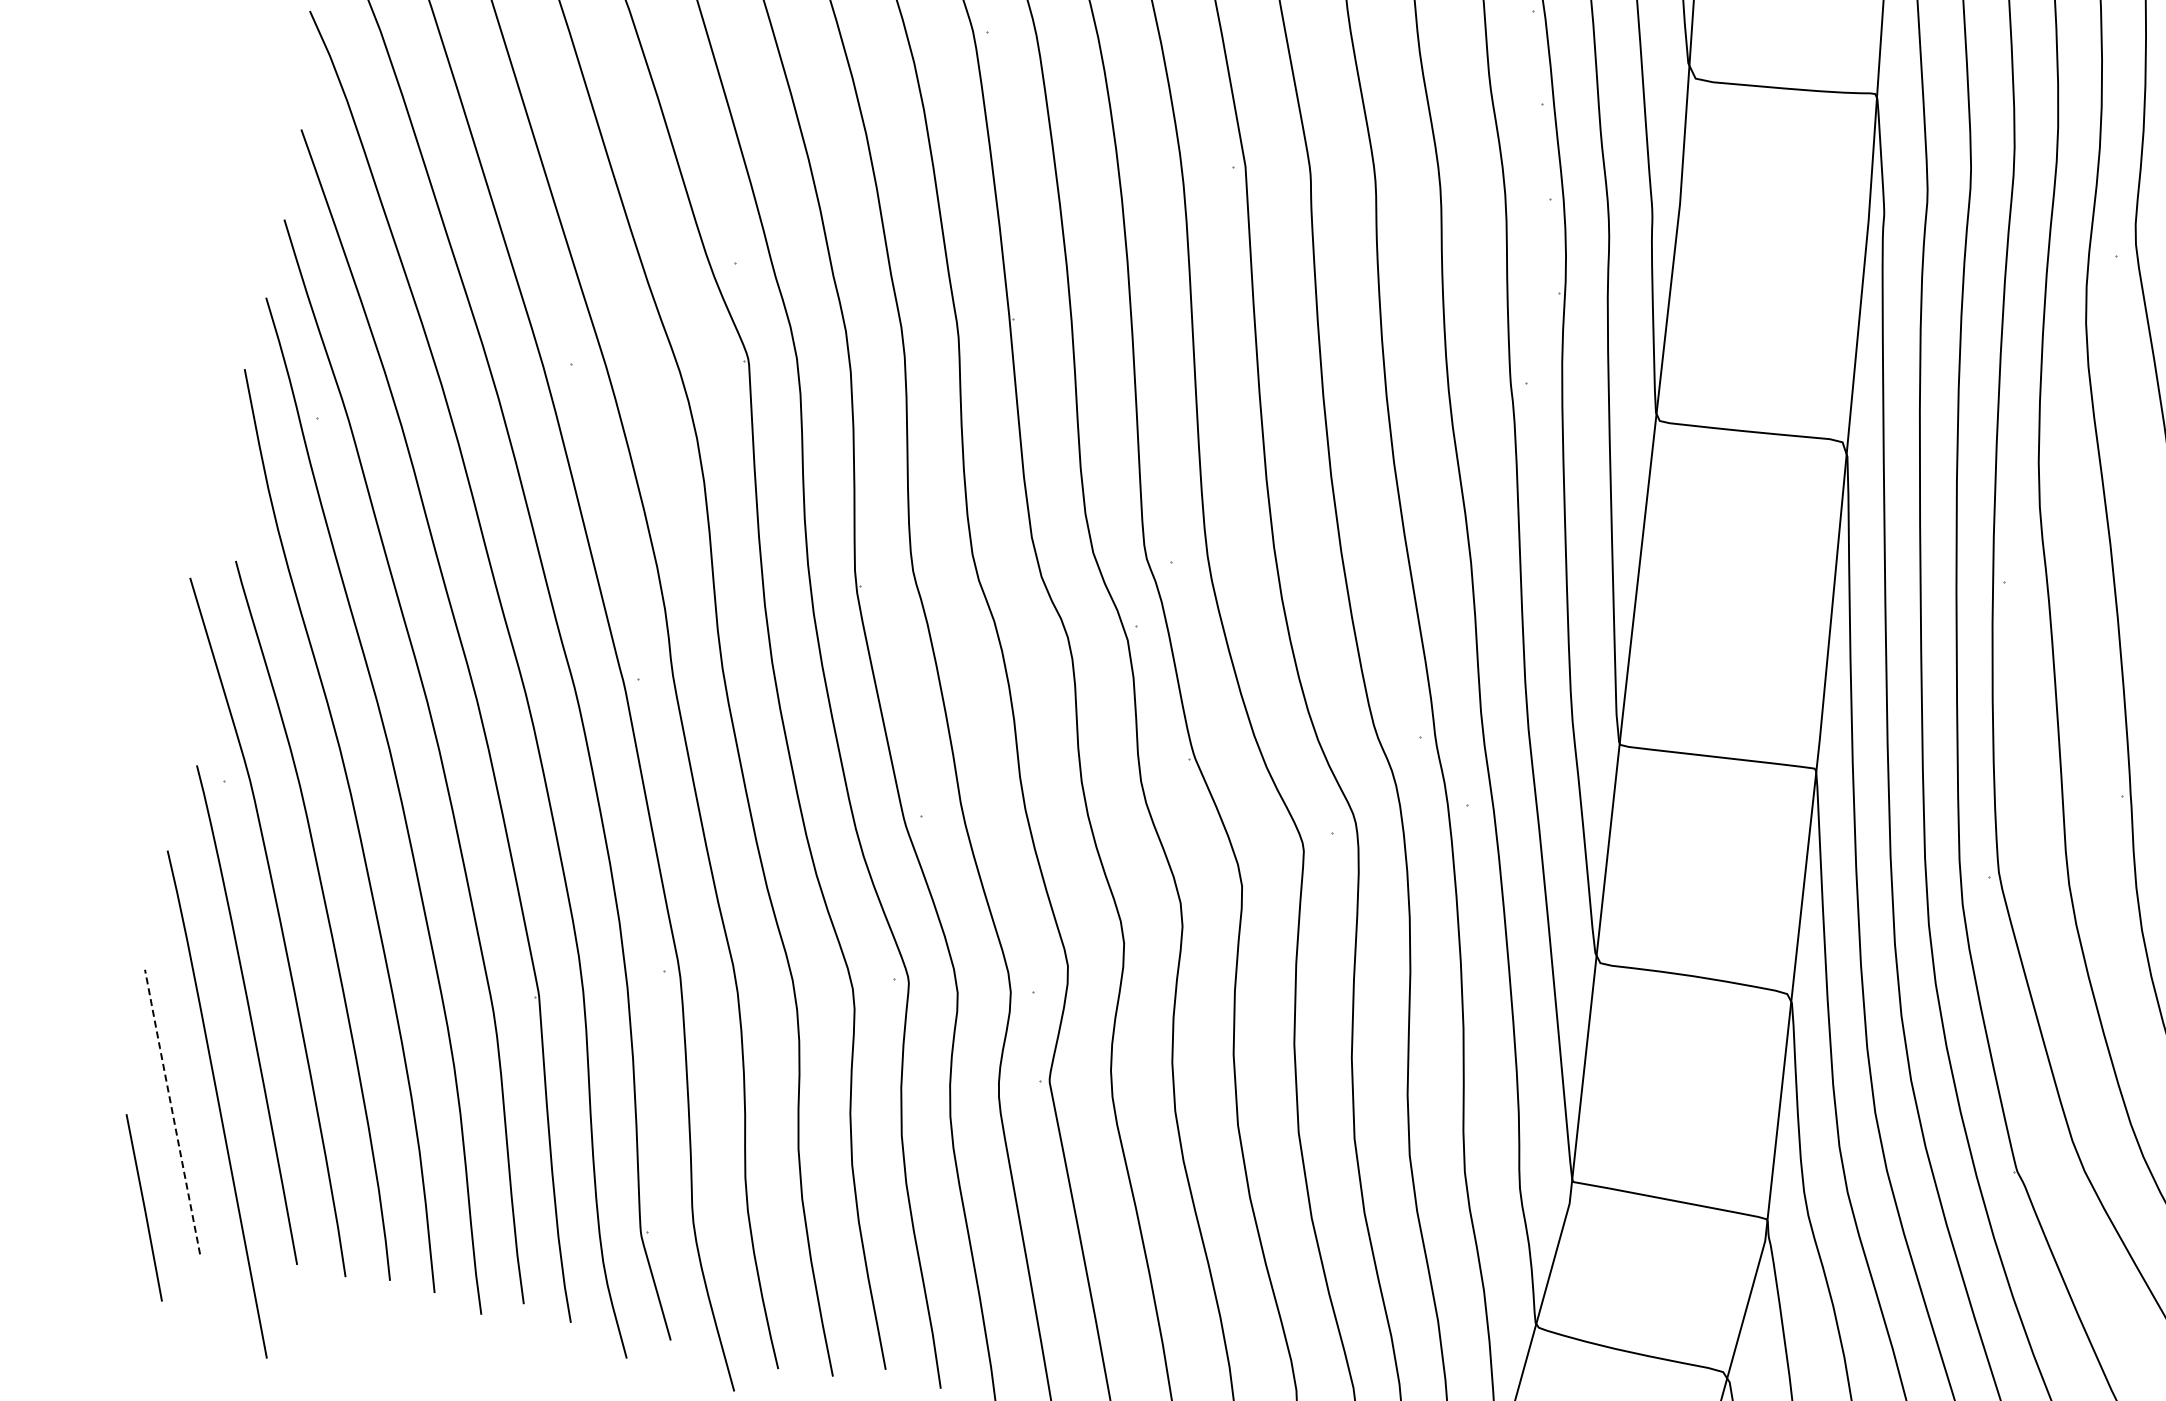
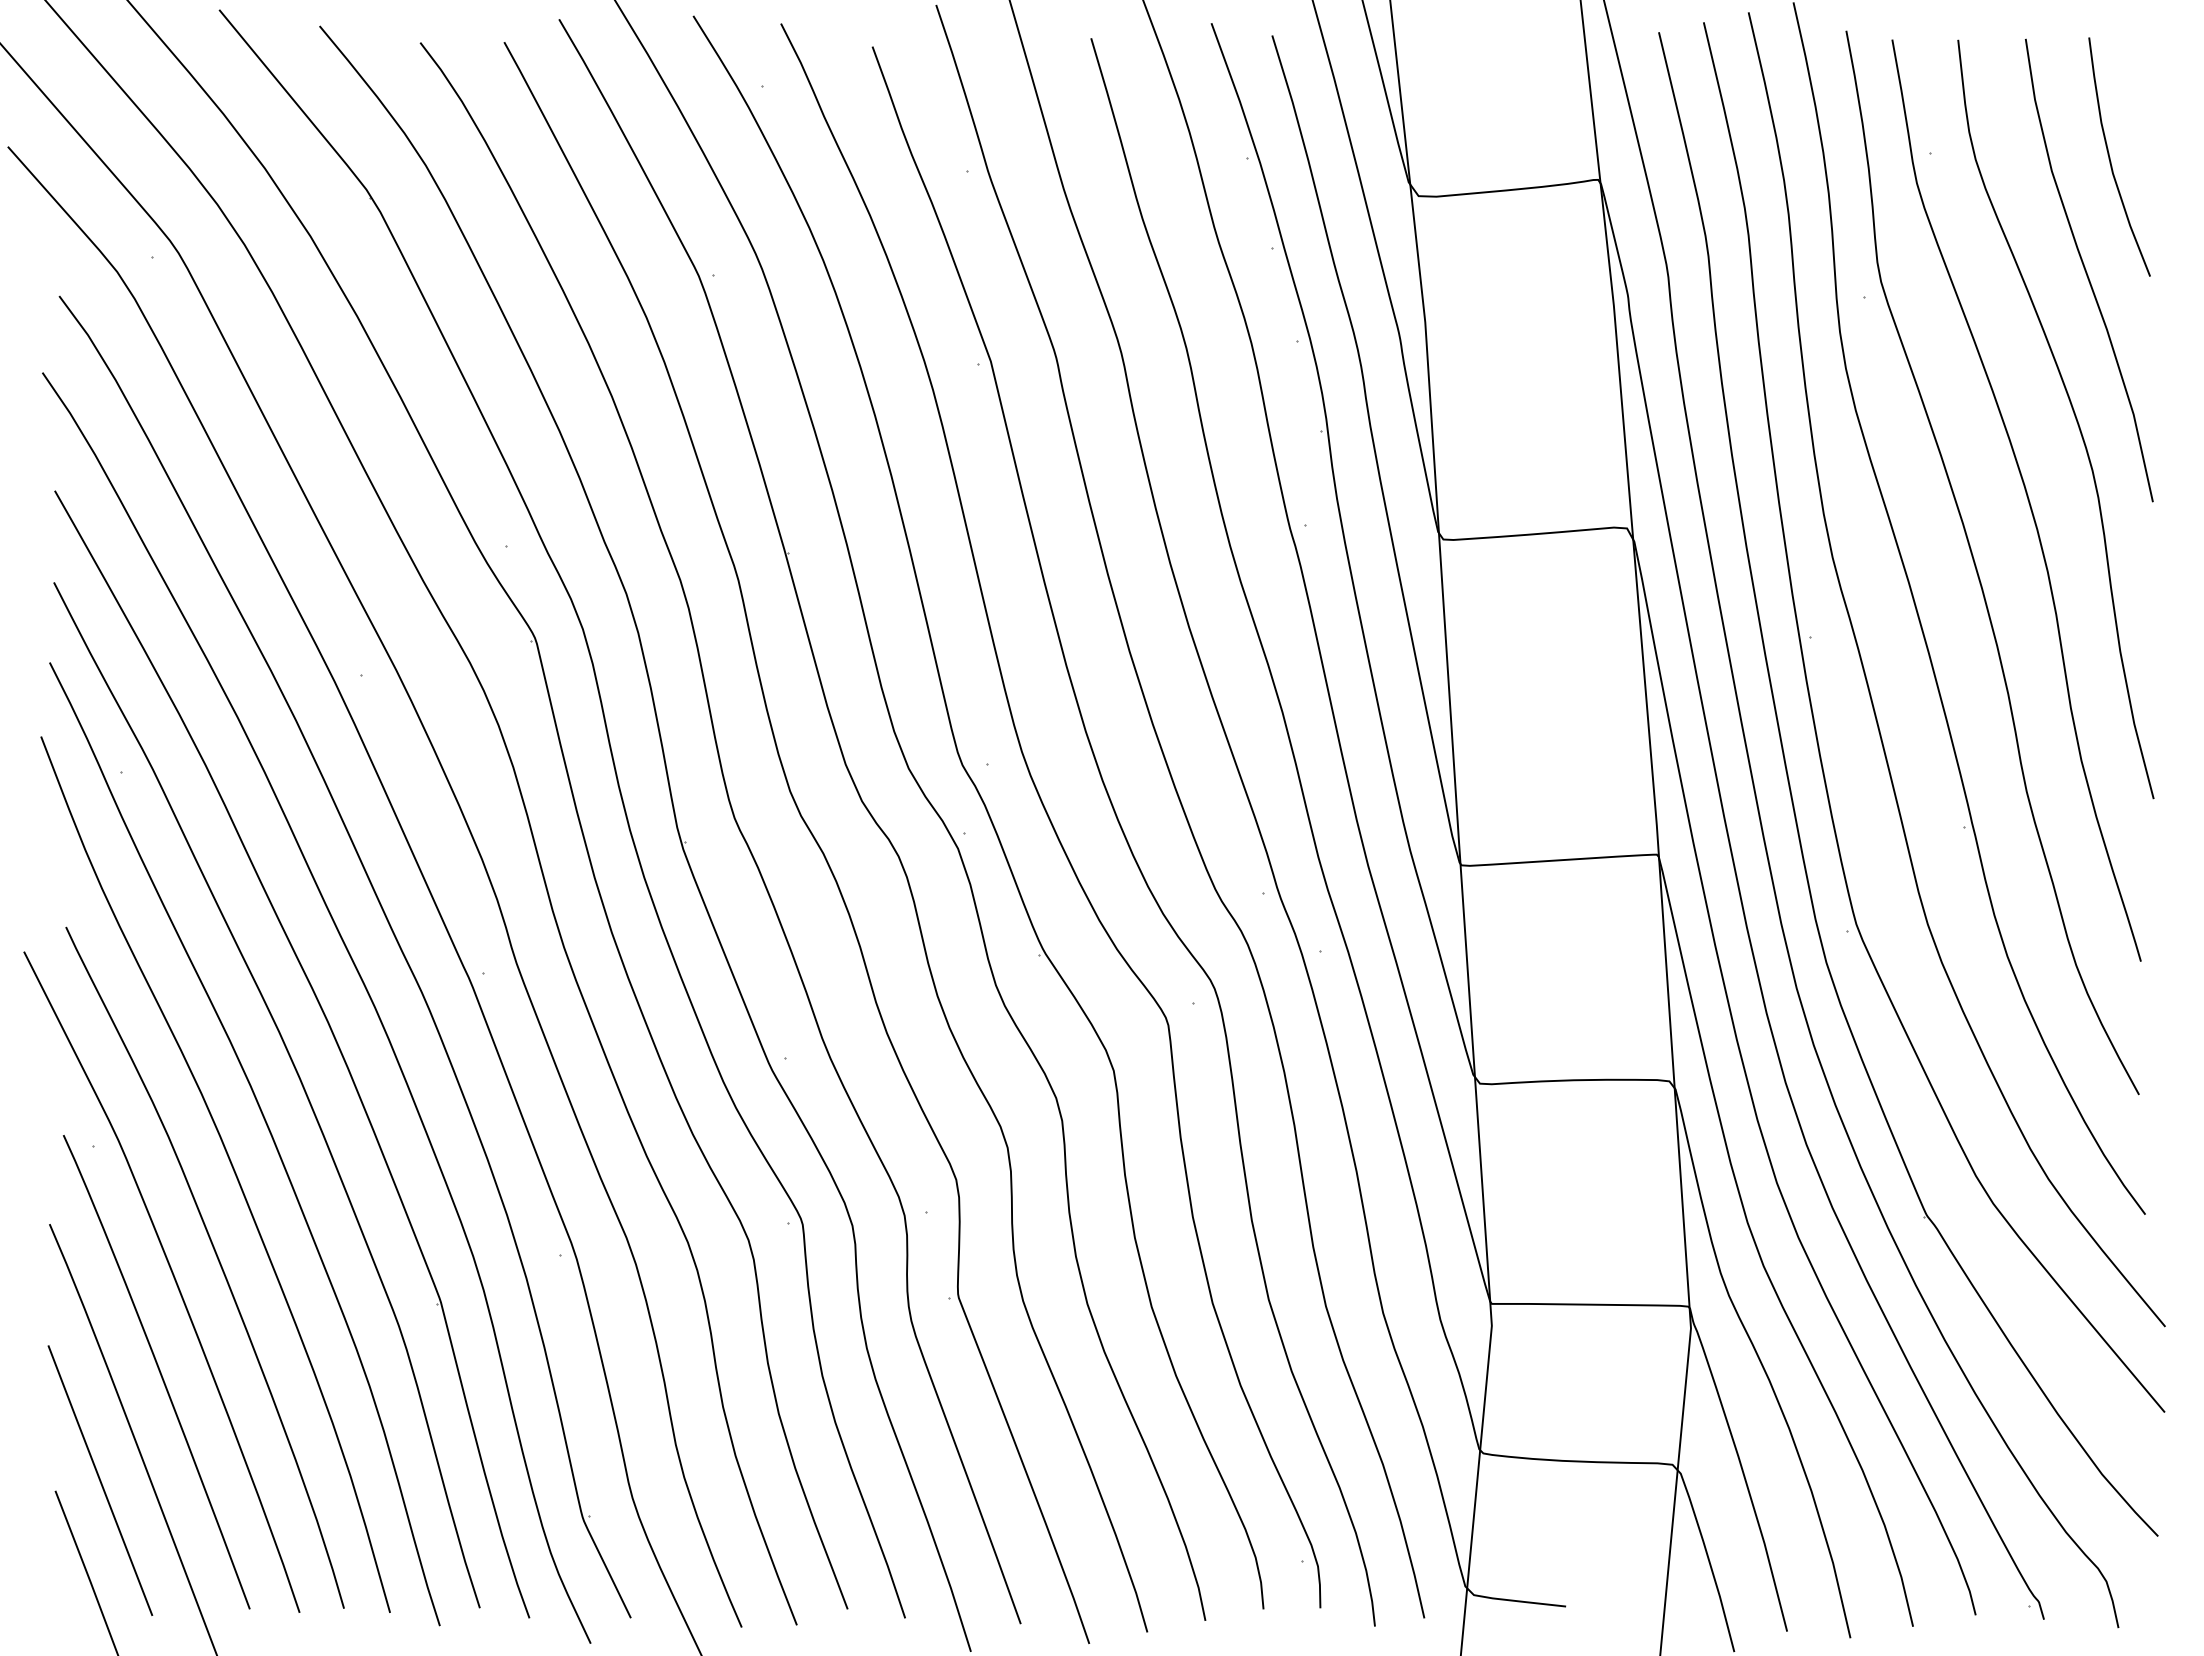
line: (171, 1110) -> (99, 1479), dashed -> solid

